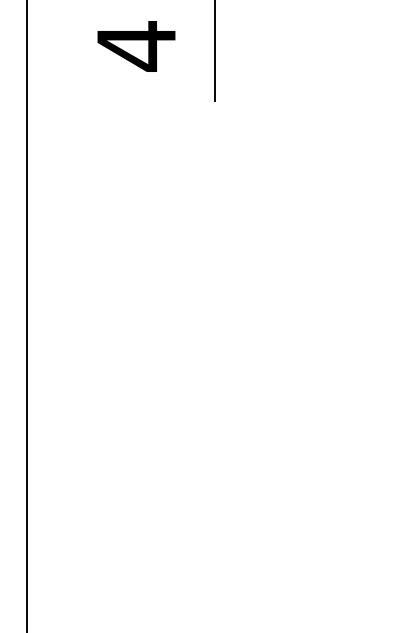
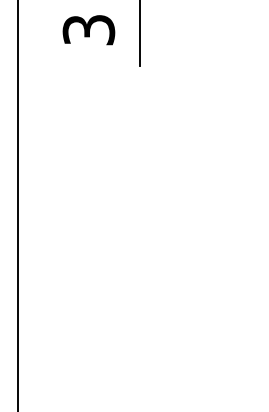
text: (135, 45) -> (88, 29), 4 -> 3

